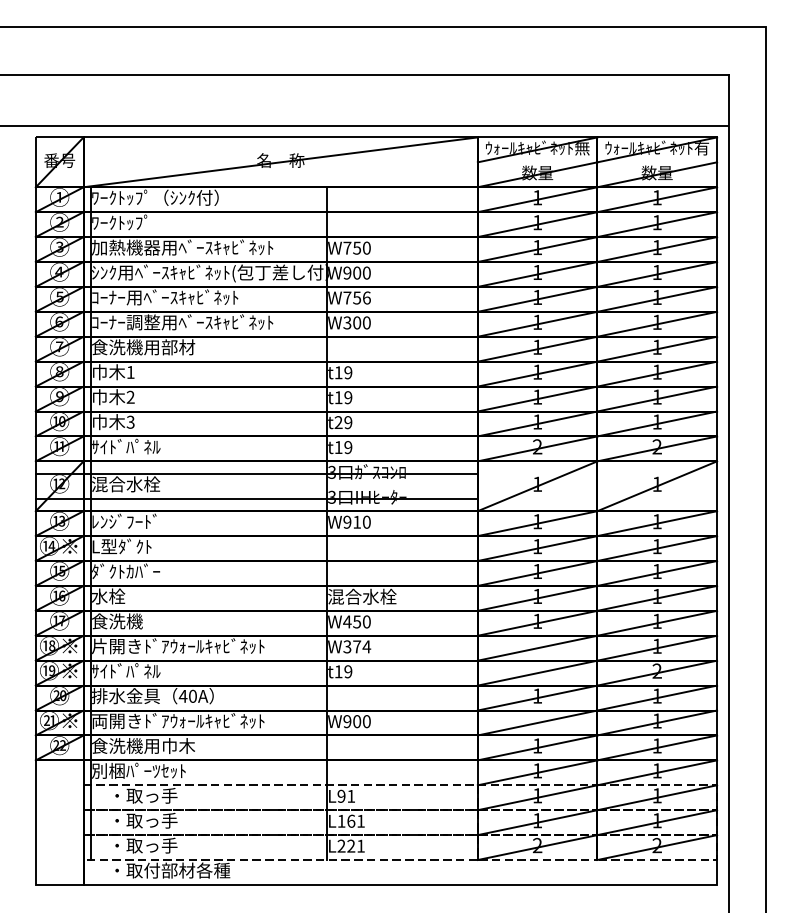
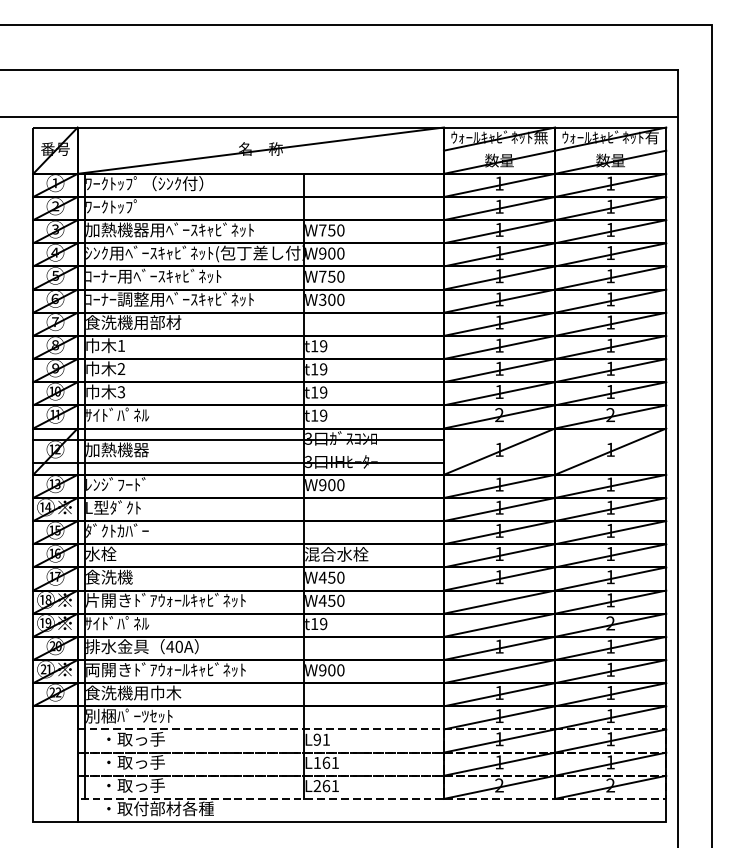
text: (366, 297) -> (340, 276), W756 -> W750
text: (338, 422) -> (314, 392), t29 -> t19
text: (126, 484) -> (117, 450), 混合水栓 -> 加熱機器
text: (357, 521) -> (332, 484), W910 -> W900
text: (357, 646) -> (332, 600), W374 -> W450
text: (351, 845) -> (326, 785), L221 -> L261

